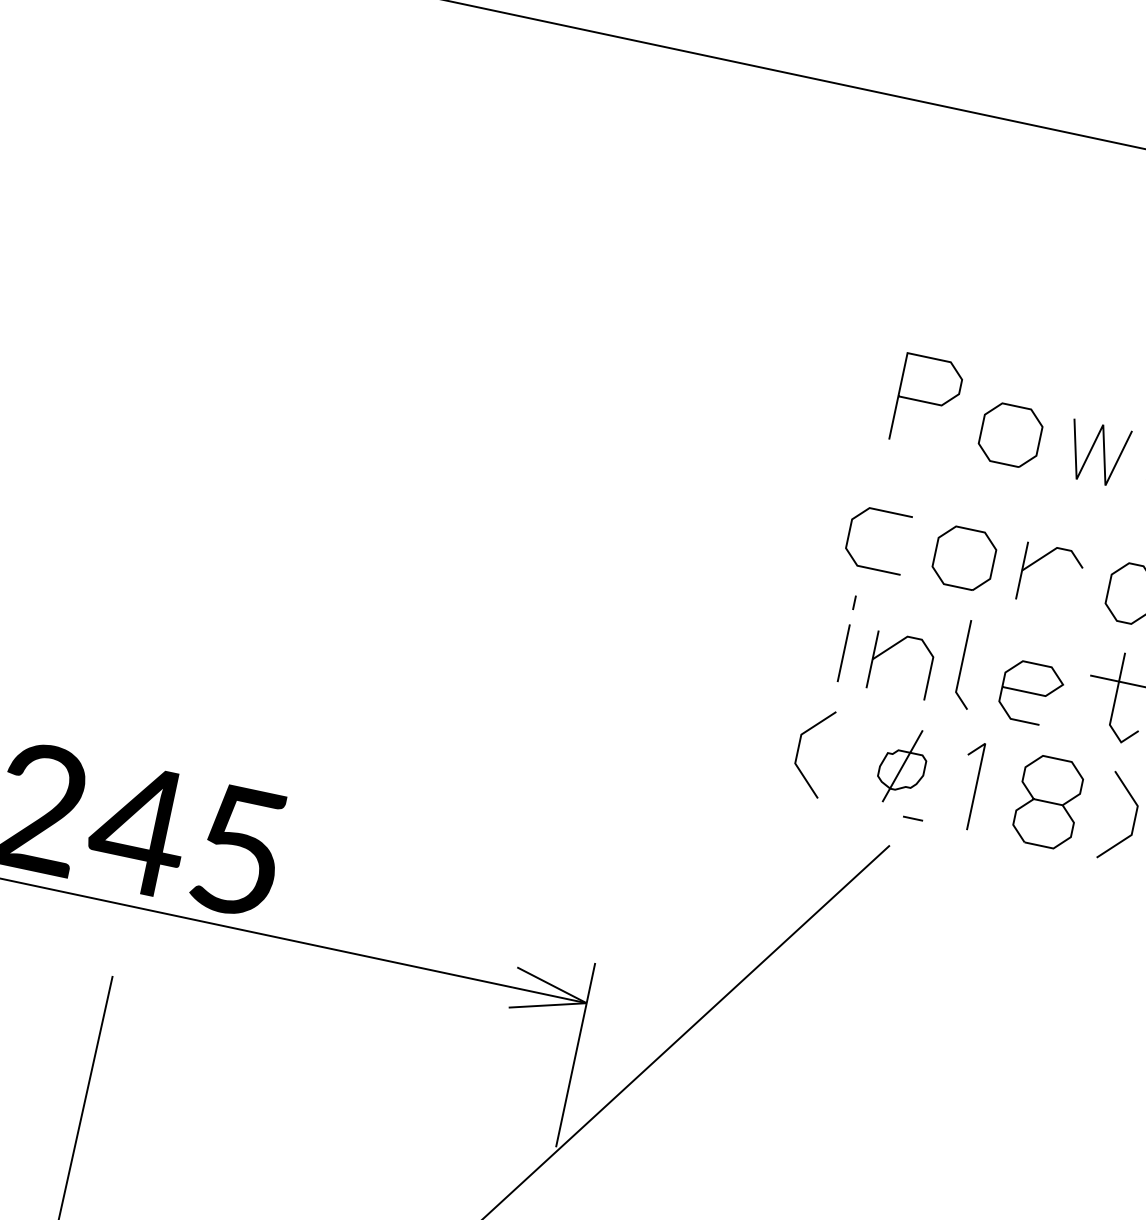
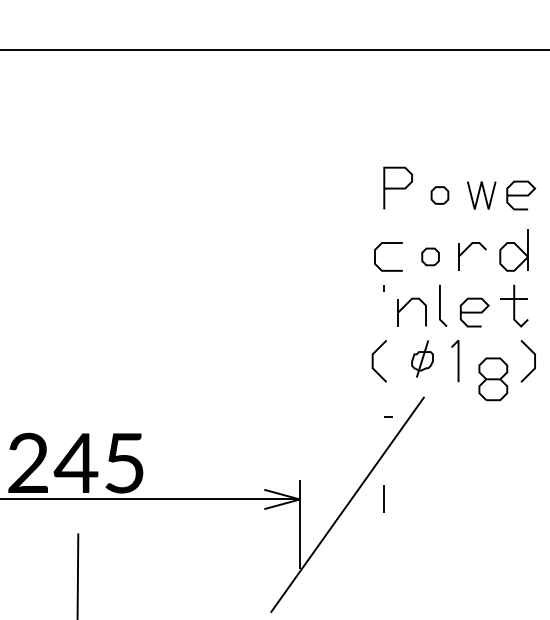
part: (1009, 434) -> (439, 195), size x0.6
part: (964, 557) -> (430, 256), size x0.6
line: (842, 652) -> (383, 498), moved
part: (1048, 802) -> (493, 379), moved
line: (913, 817) -> (388, 416), moved

